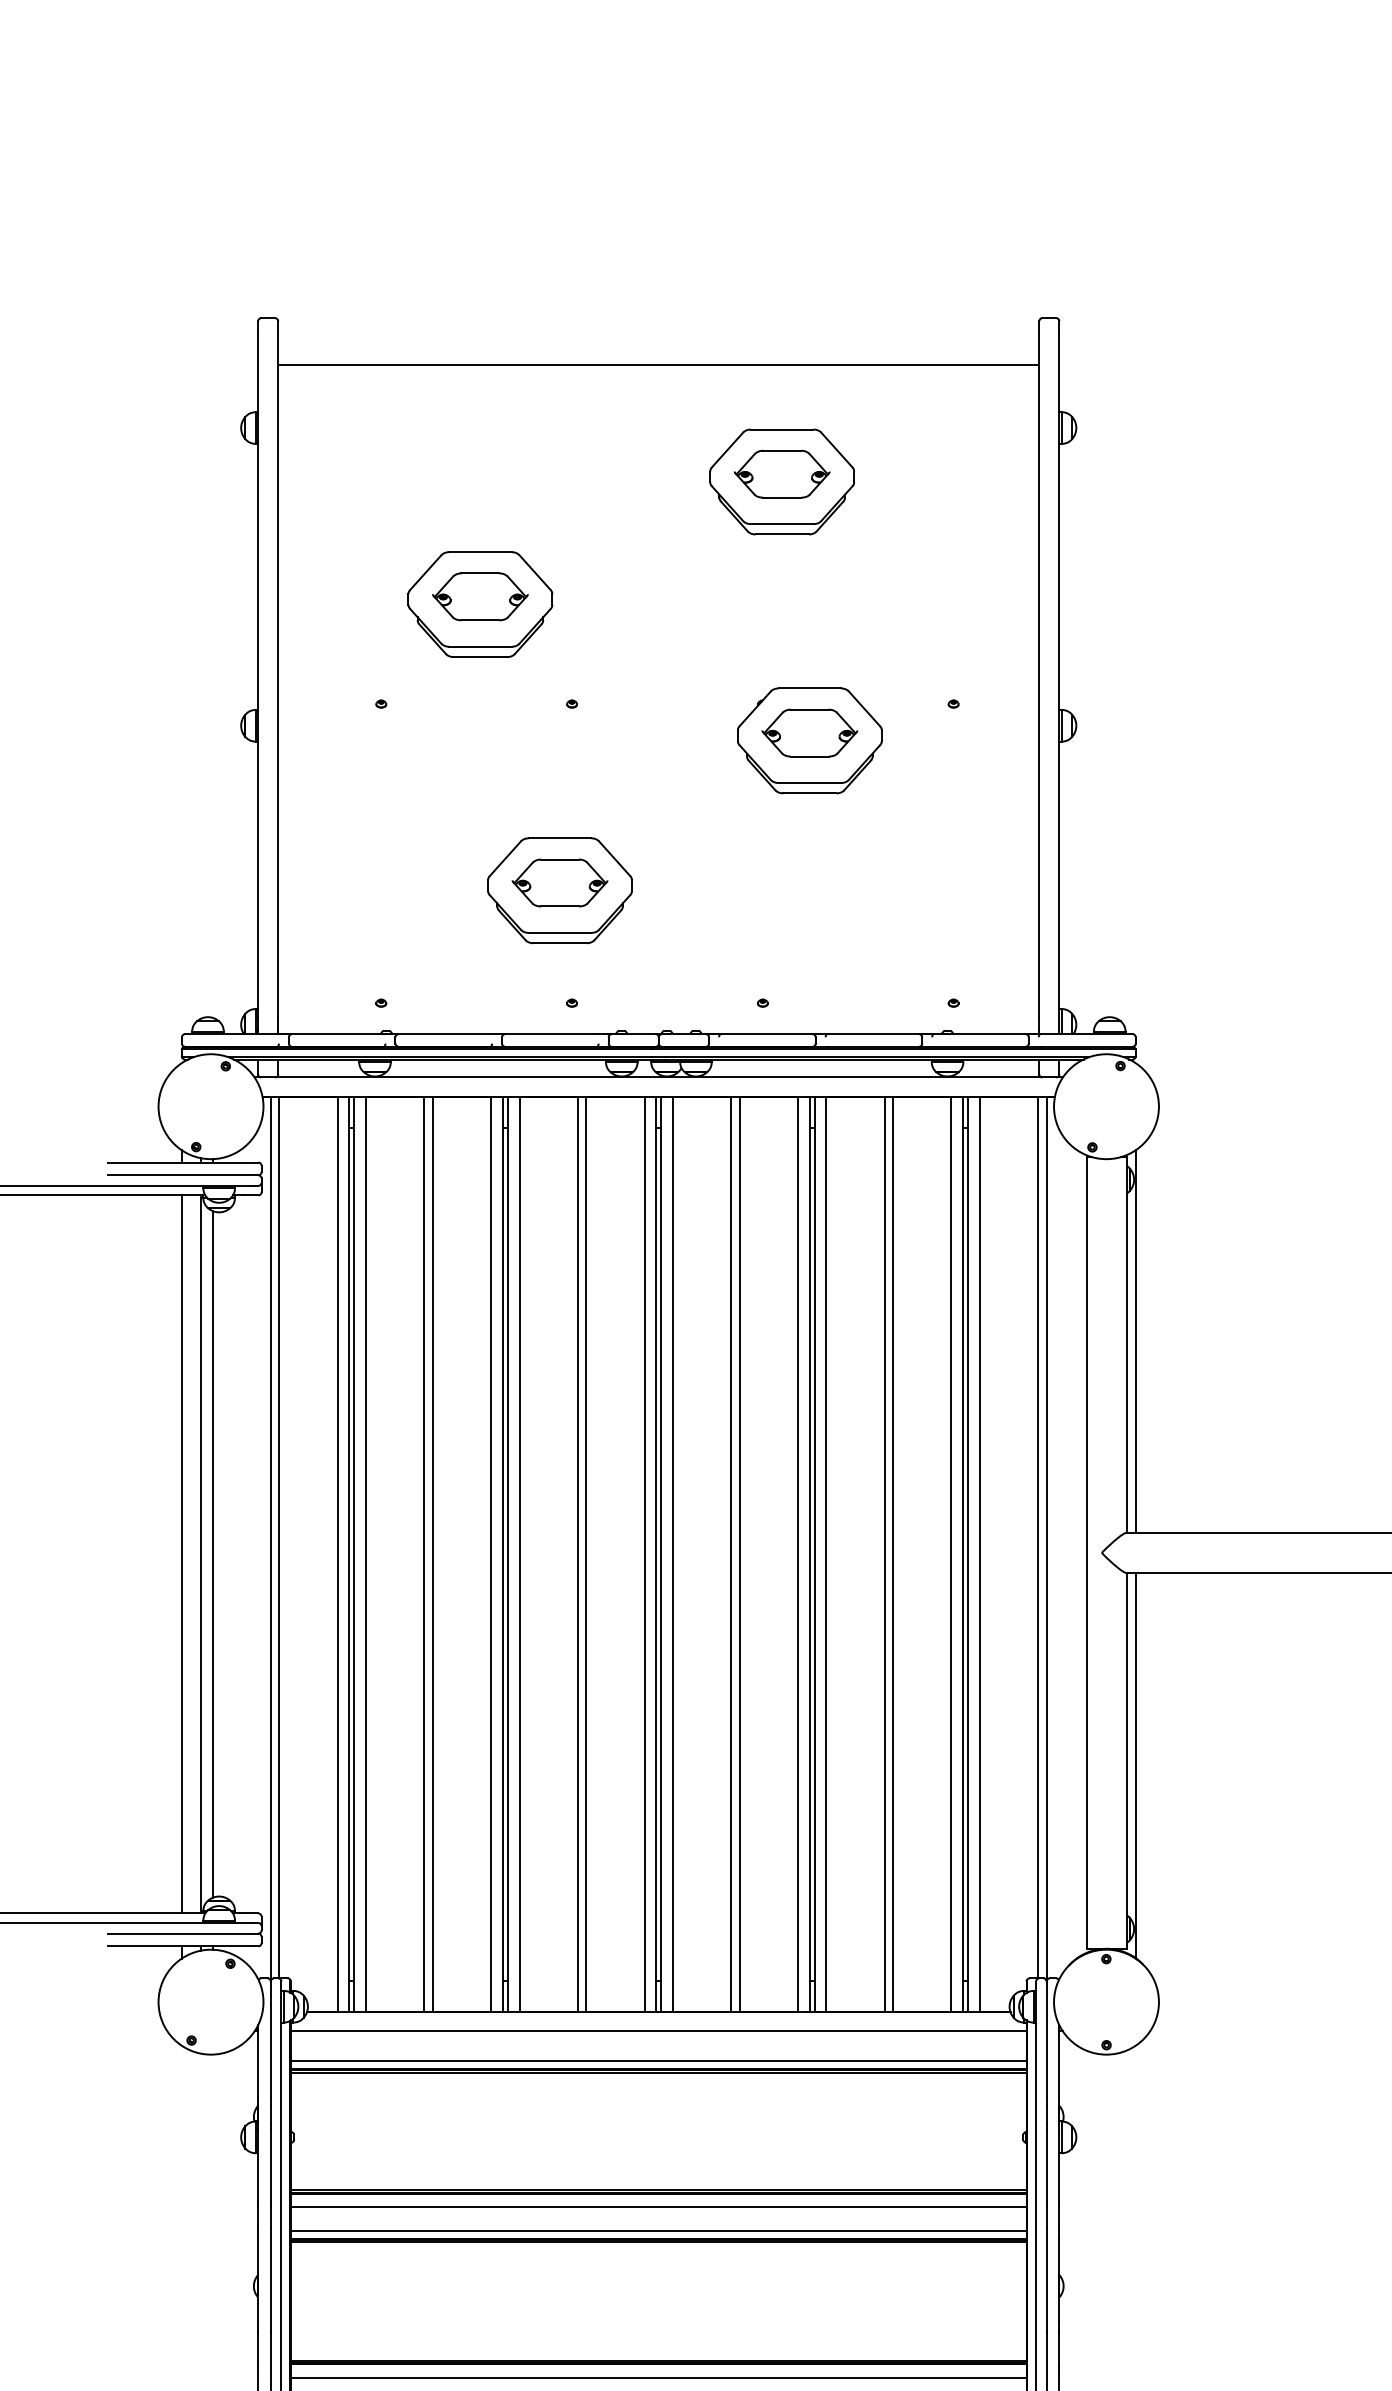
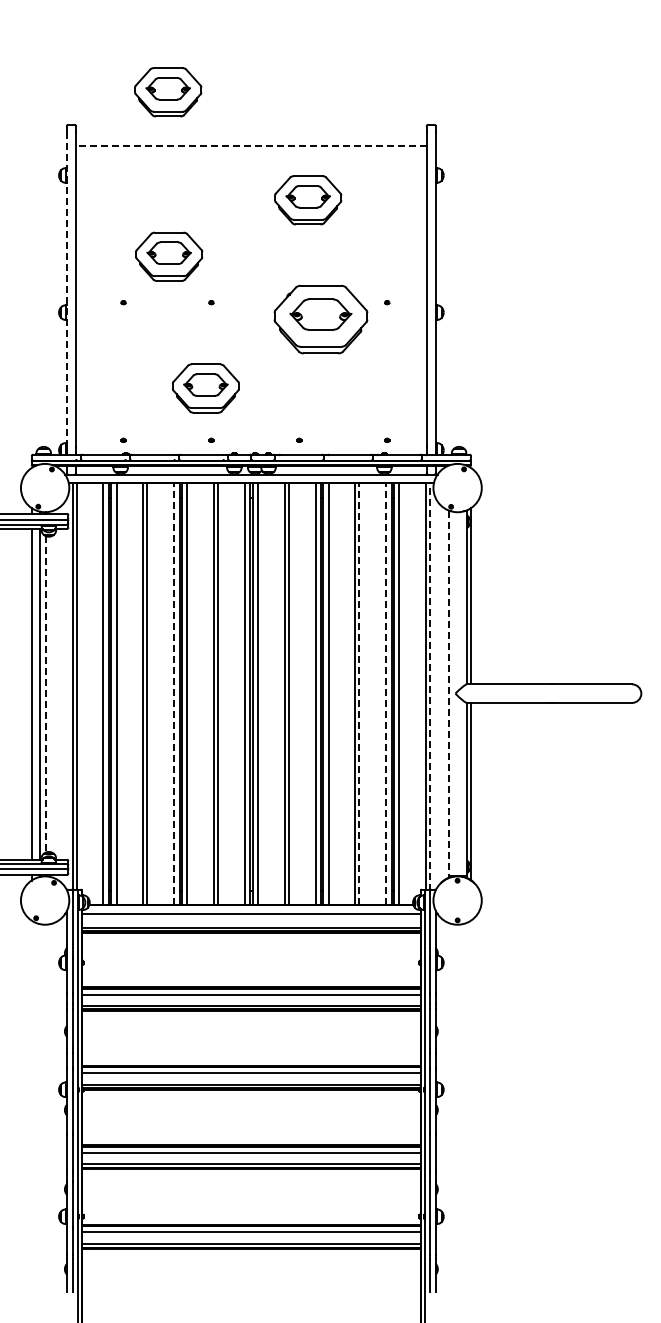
part: (478, 247) -> (168, 92), added
line: (656, 365) -> (250, 146), solid -> dashed
line: (257, 675) -> (66, 289), solid -> dashed
part: (808, 740) -> (320, 319), size x1.4
line: (1047, 1539) -> (430, 687), solid -> dashed
line: (211, 1554) -> (45, 694), solid -> dashed
line: (491, 1554) -> (174, 694), solid -> dashed
line: (893, 1554) -> (359, 694), solid -> dashed
line: (952, 1554) -> (386, 694), solid -> dashed
line: (1086, 1554) -> (448, 694), solid -> dashed

